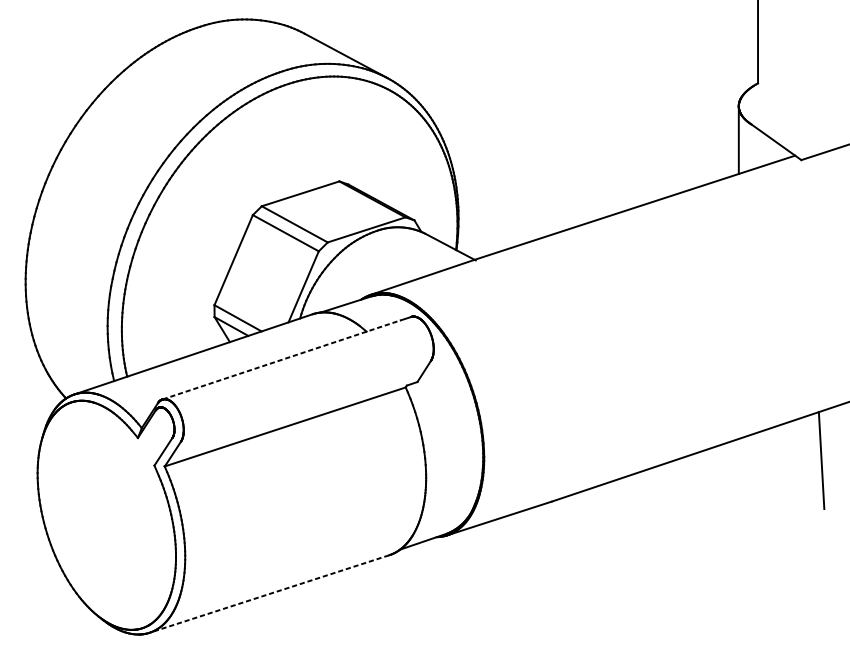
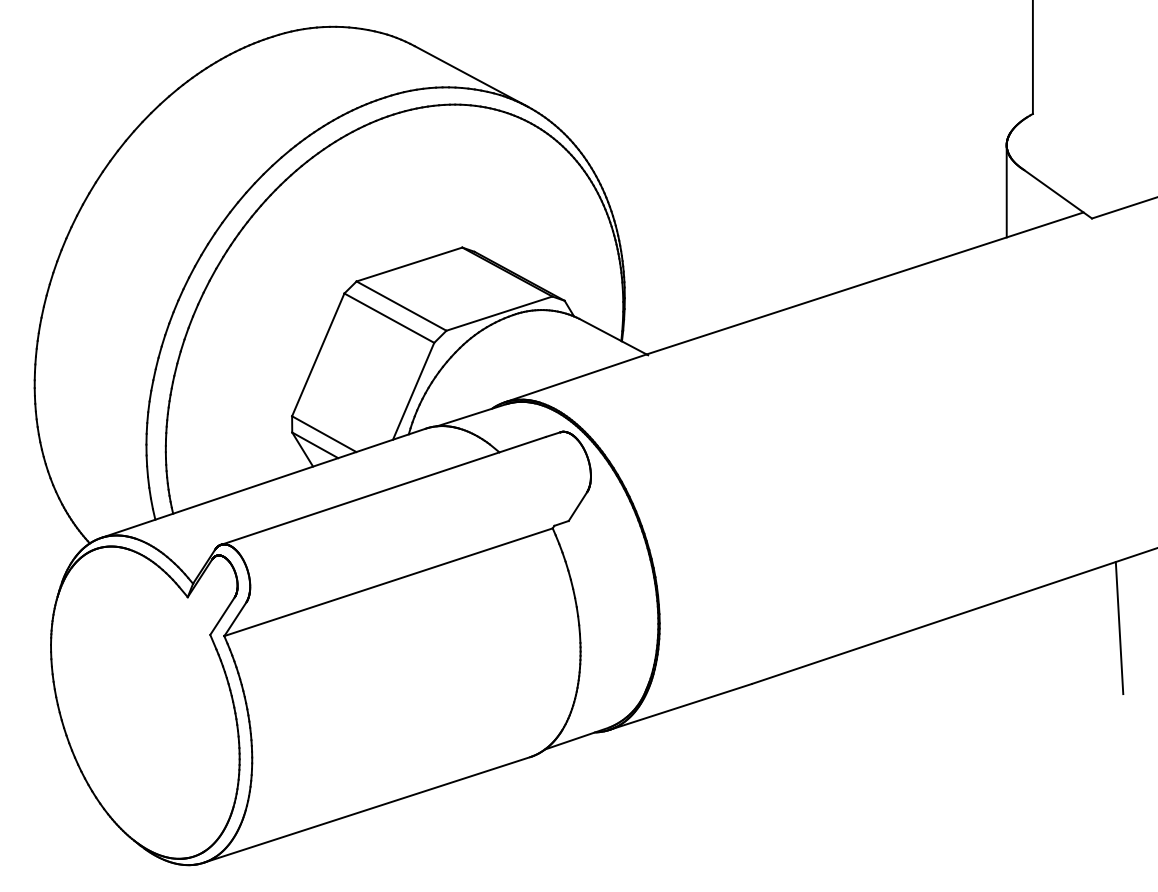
line: (281, 359) -> (383, 490), dashed -> solid
line: (269, 594) -> (366, 810), dashed -> solid

